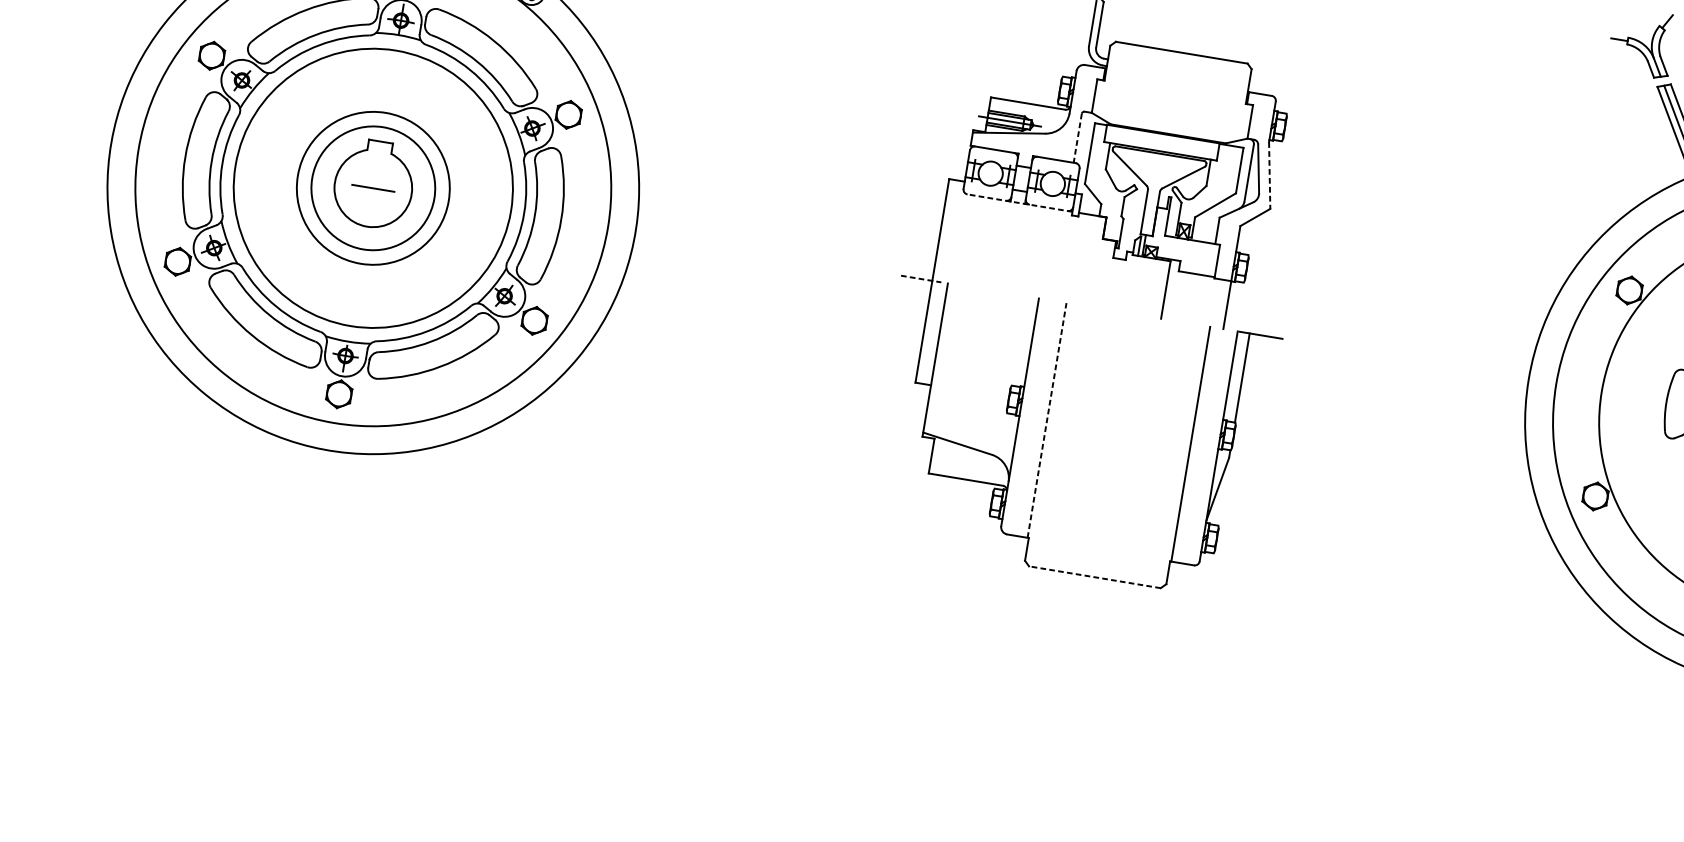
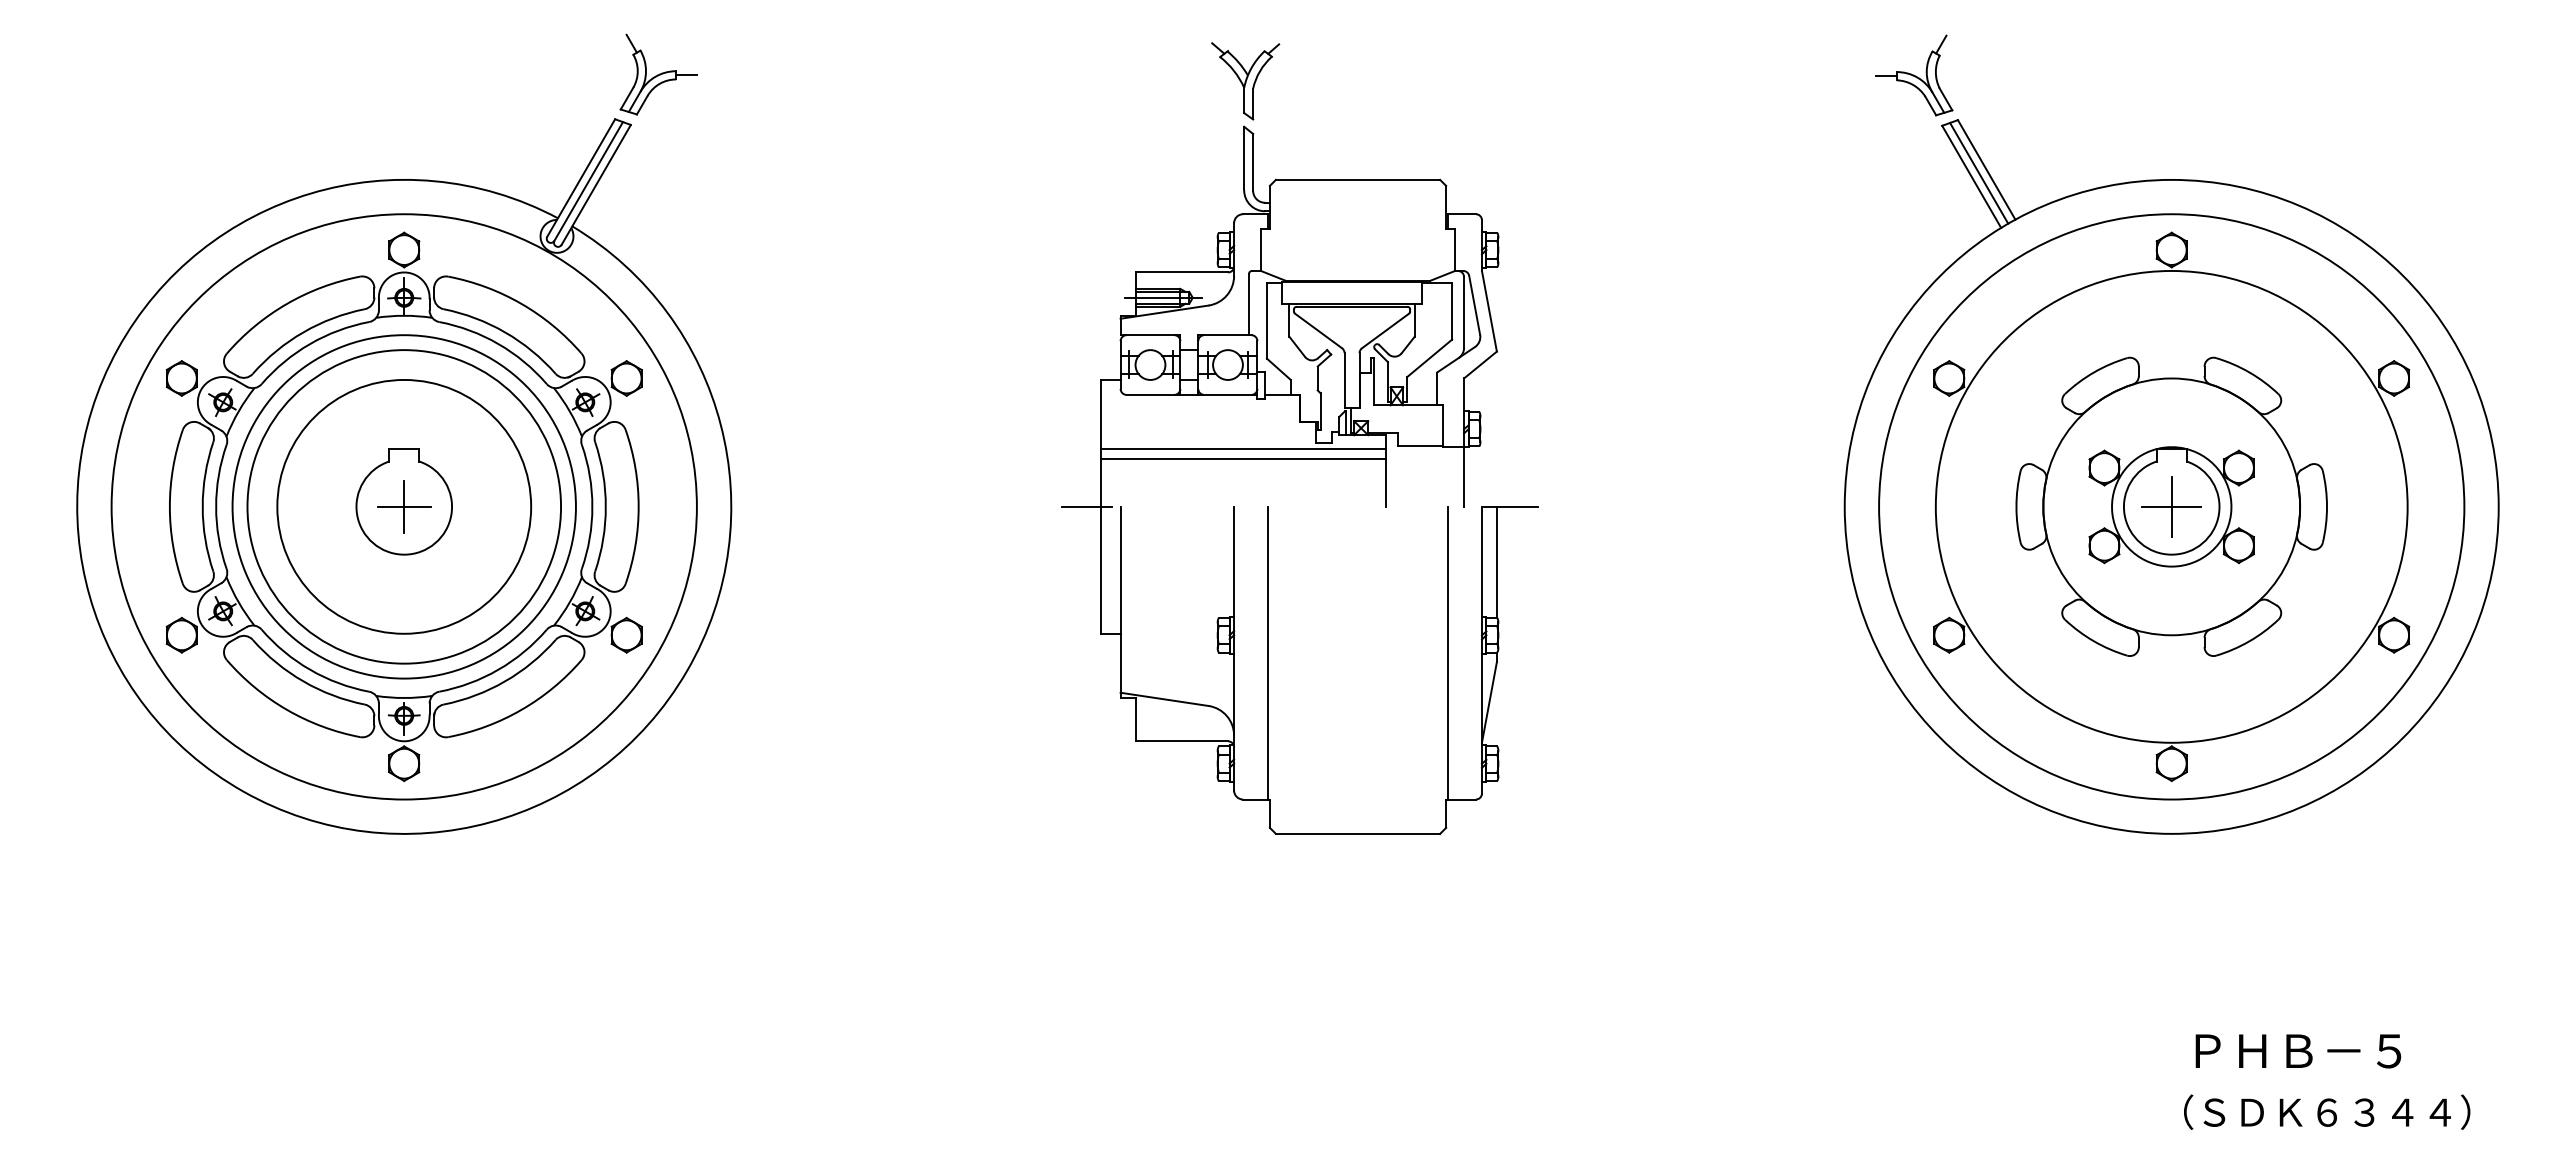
line: (1078, 138) -> (1249, 304), dashed -> solid
line: (1269, 175) -> (1489, 311), dashed -> solid
circle: (373, 188) -> (404, 506), size x1.67
circle: (373, 188) -> (404, 506), size x1.67
line: (373, 188) -> (404, 506), added
line: (1019, 202) -> (1191, 394), dashed -> solid
line: (1054, 252) -> (1243, 448), added
line: (1052, 261) -> (1243, 459), added
line: (921, 278) -> (1087, 506), dashed -> solid
line: (1047, 419) -> (1268, 652), dashed -> solid
line: (1094, 576) -> (1357, 833), dashed -> solid

